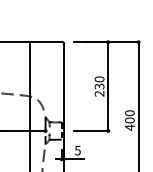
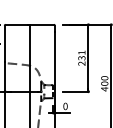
text: (99, 79) -> (81, 52), 230 -> 231
text: (77, 150) -> (65, 106), 5 -> 0

